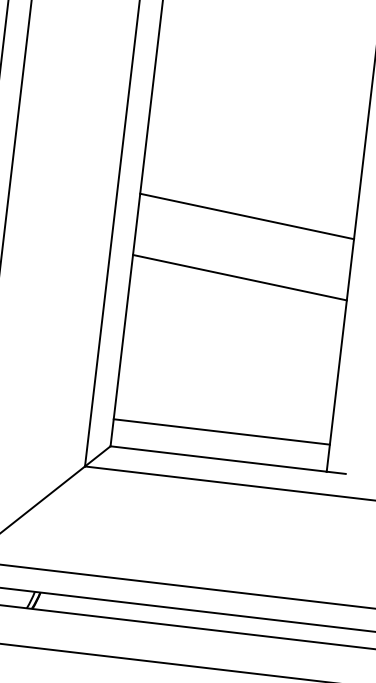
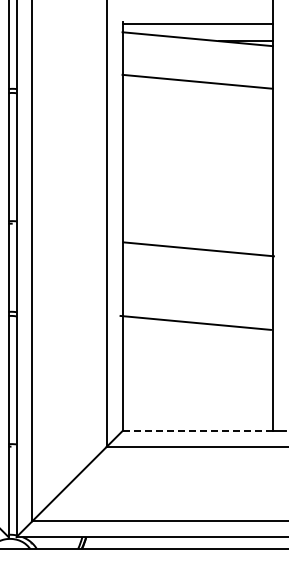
line: (246, 216) -> (198, 249), moved
line: (239, 277) -> (195, 322), moved
line: (221, 432) -> (197, 412), removed
line: (218, 459) -> (197, 431), solid -> dashed

